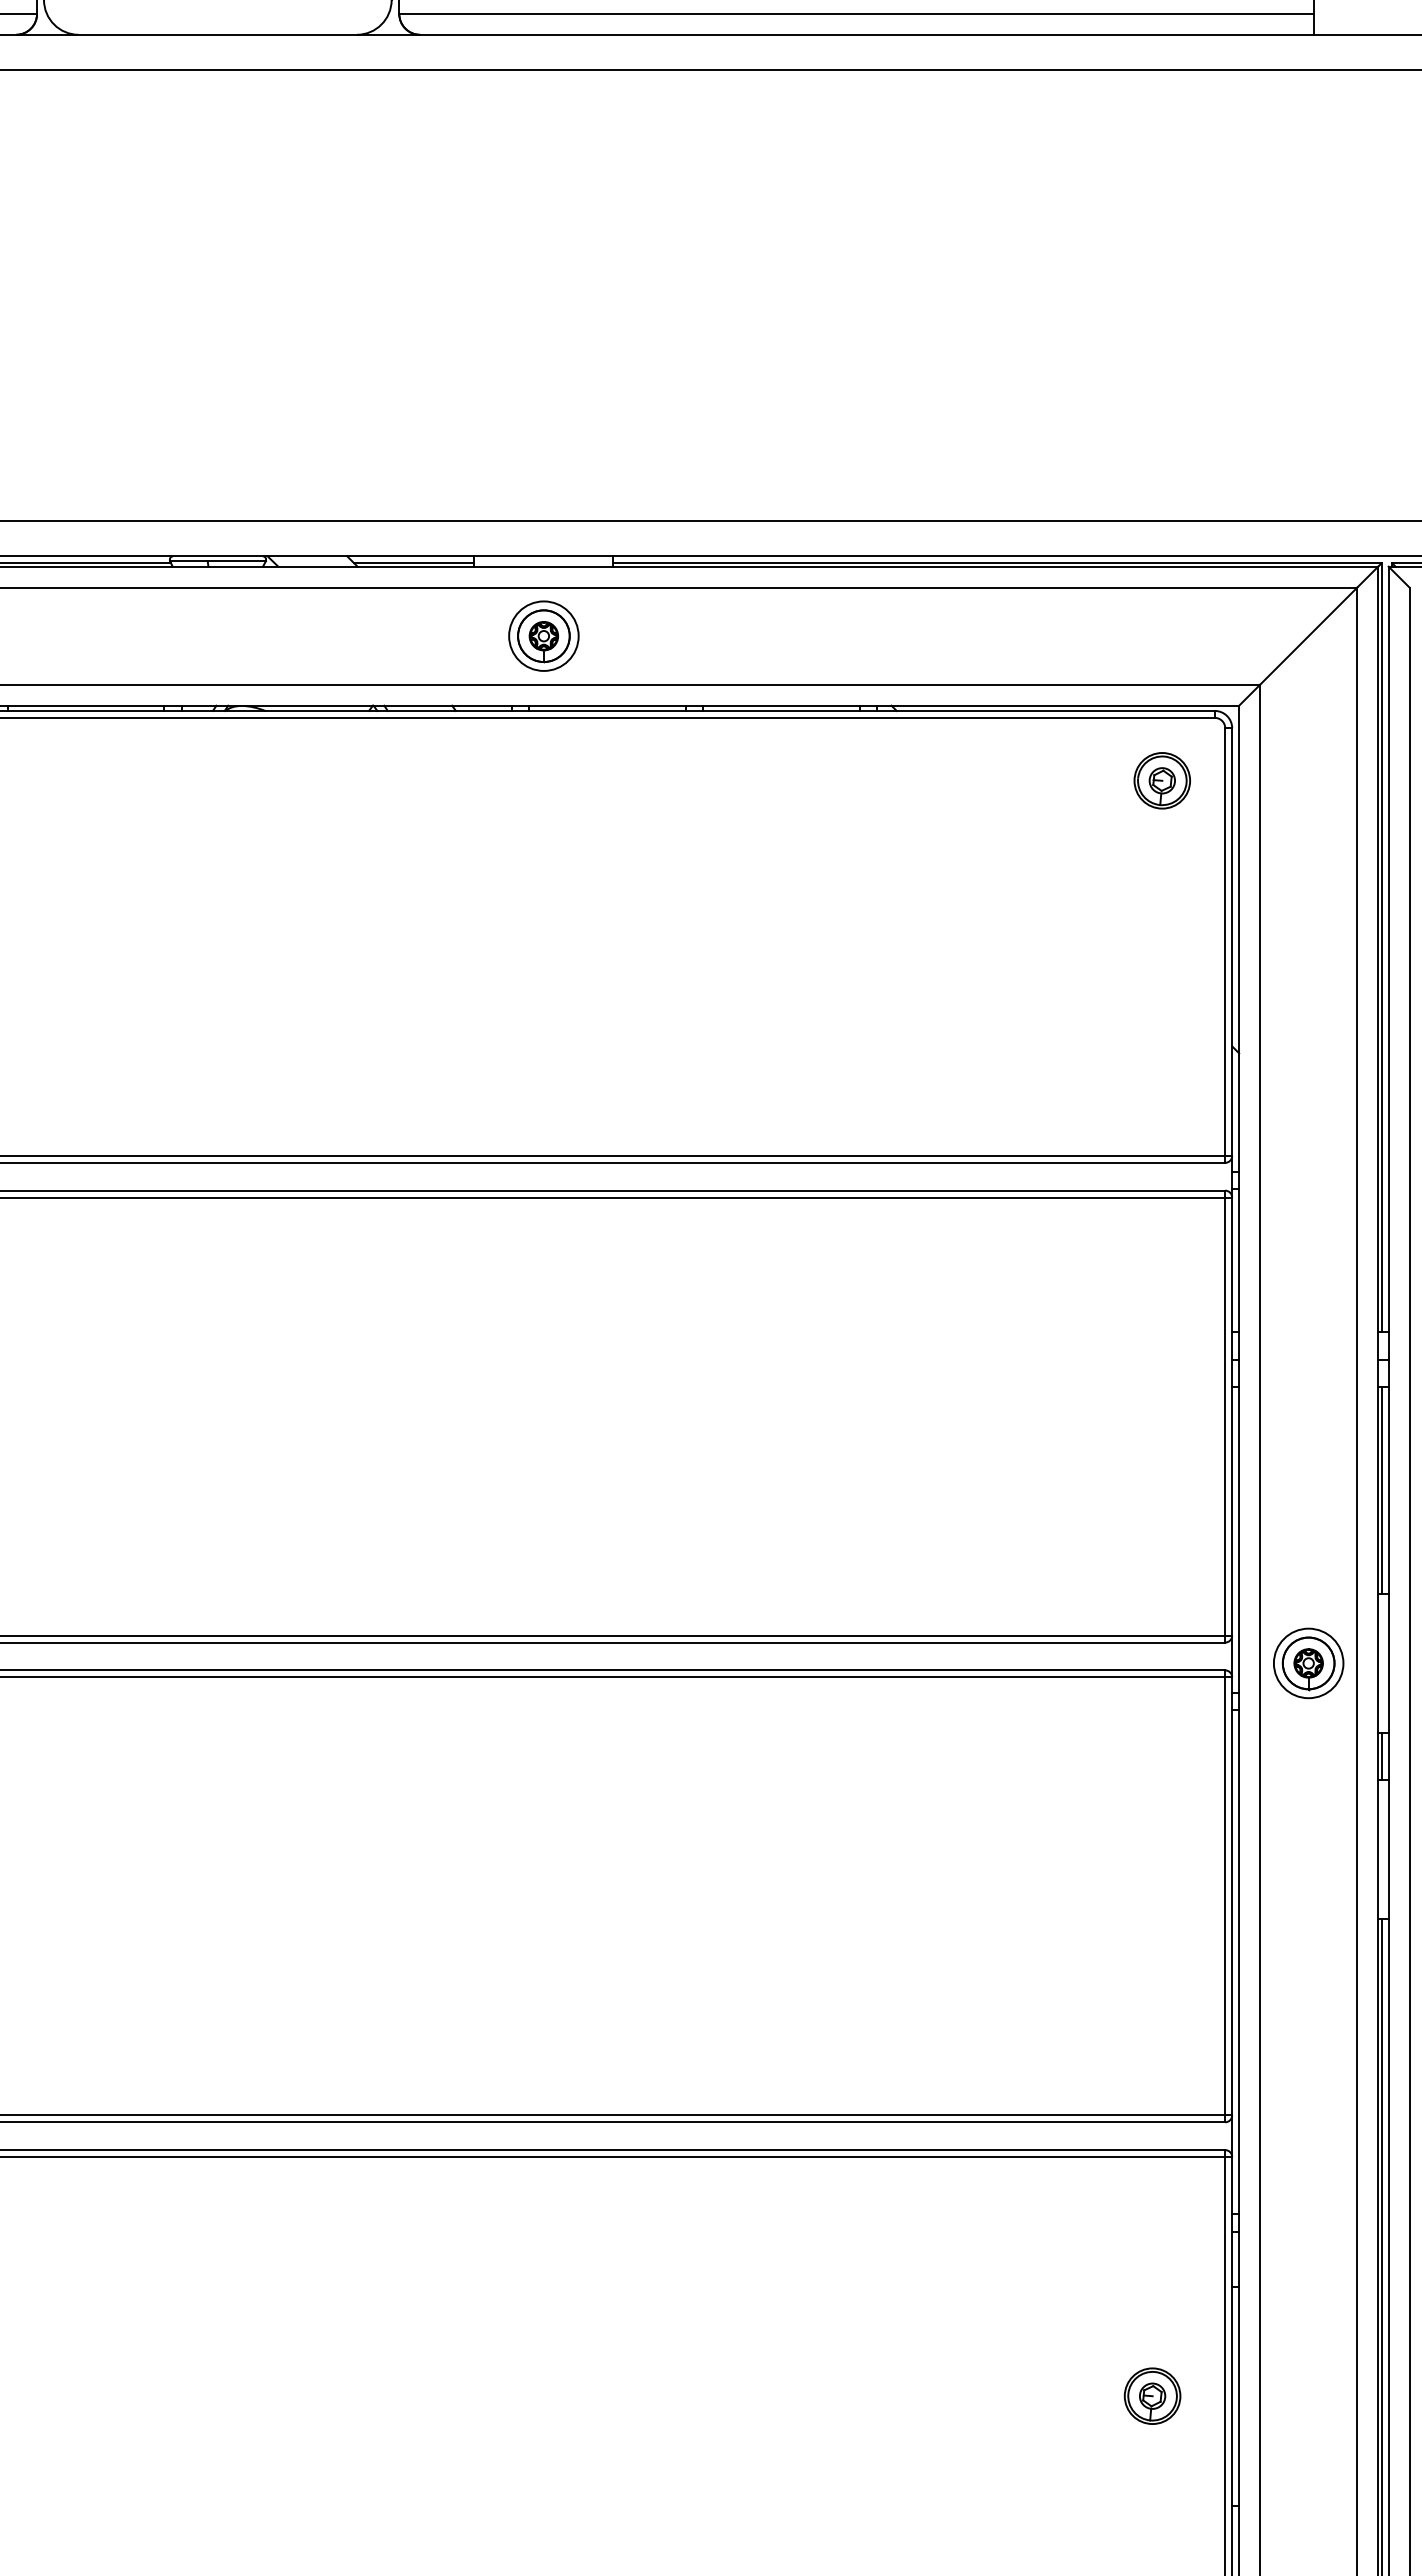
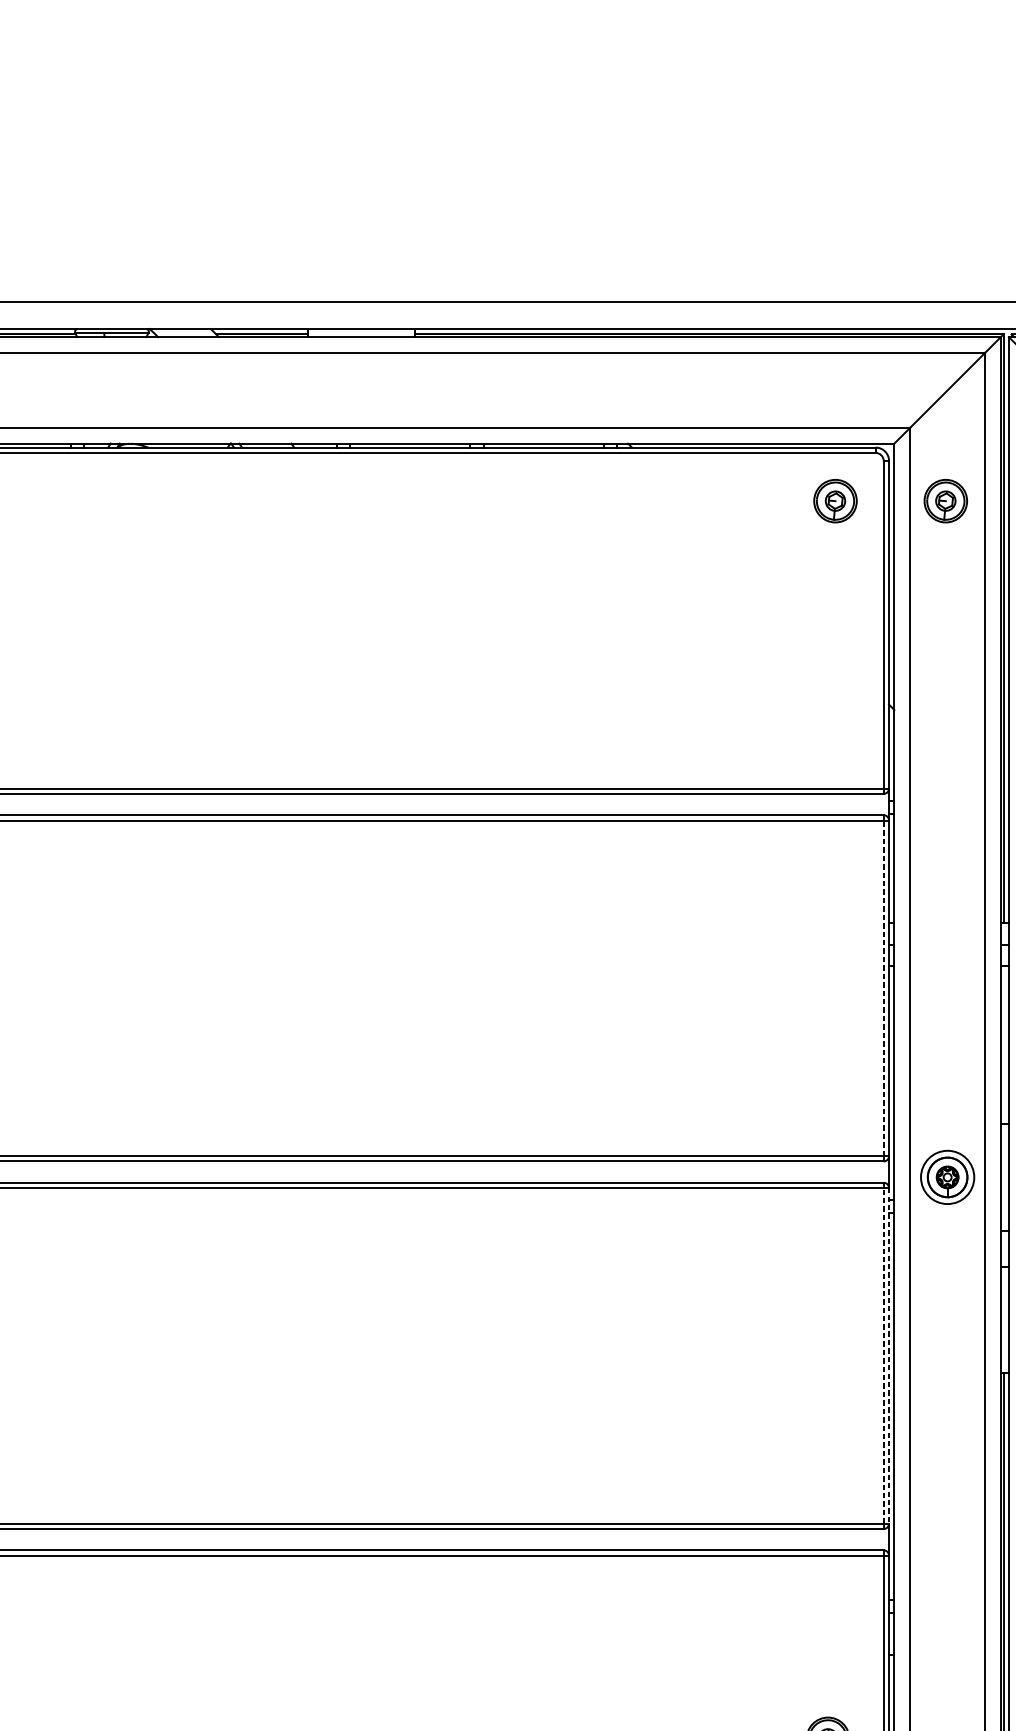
part: (543, 635) -> (361, 389), removed
part: (1305, 780) -> (945, 500), added
line: (1225, 1416) -> (883, 988), solid -> dashed
line: (1381, 1490) -> (1003, 1044), removed
line: (1381, 1755) -> (1003, 1247), removed
line: (1225, 1895) -> (883, 1355), solid -> dashed
line: (1232, 1896) -> (889, 1356), solid -> dashed

